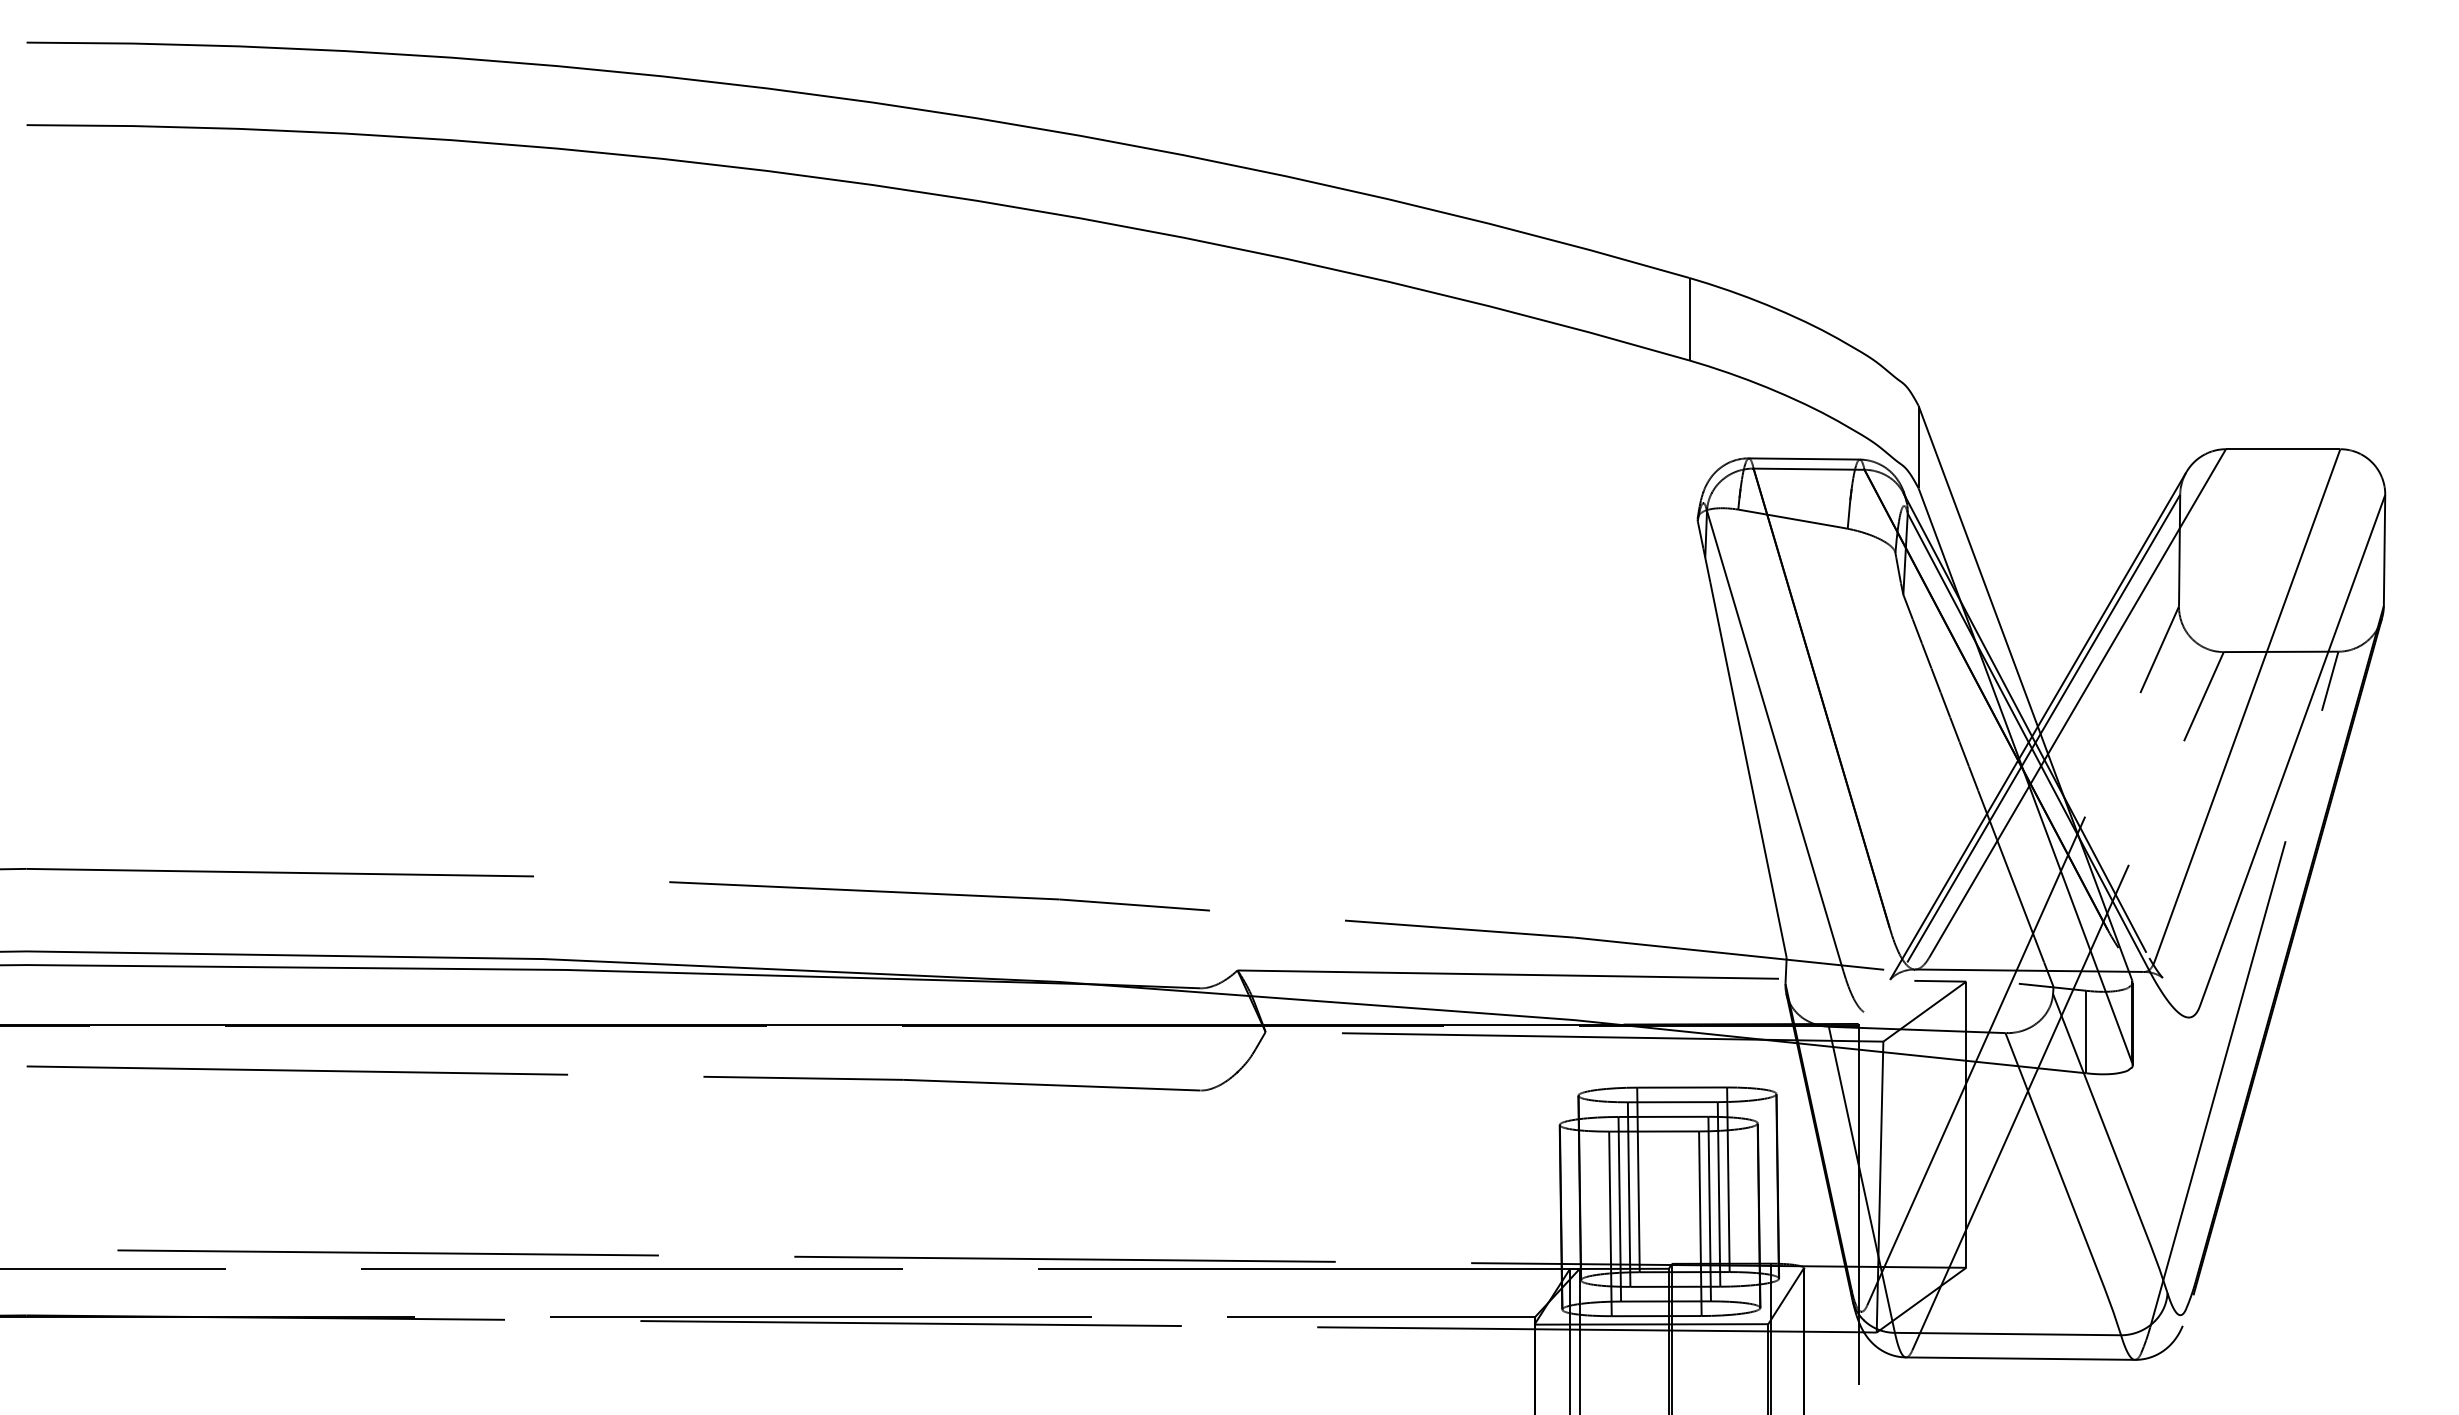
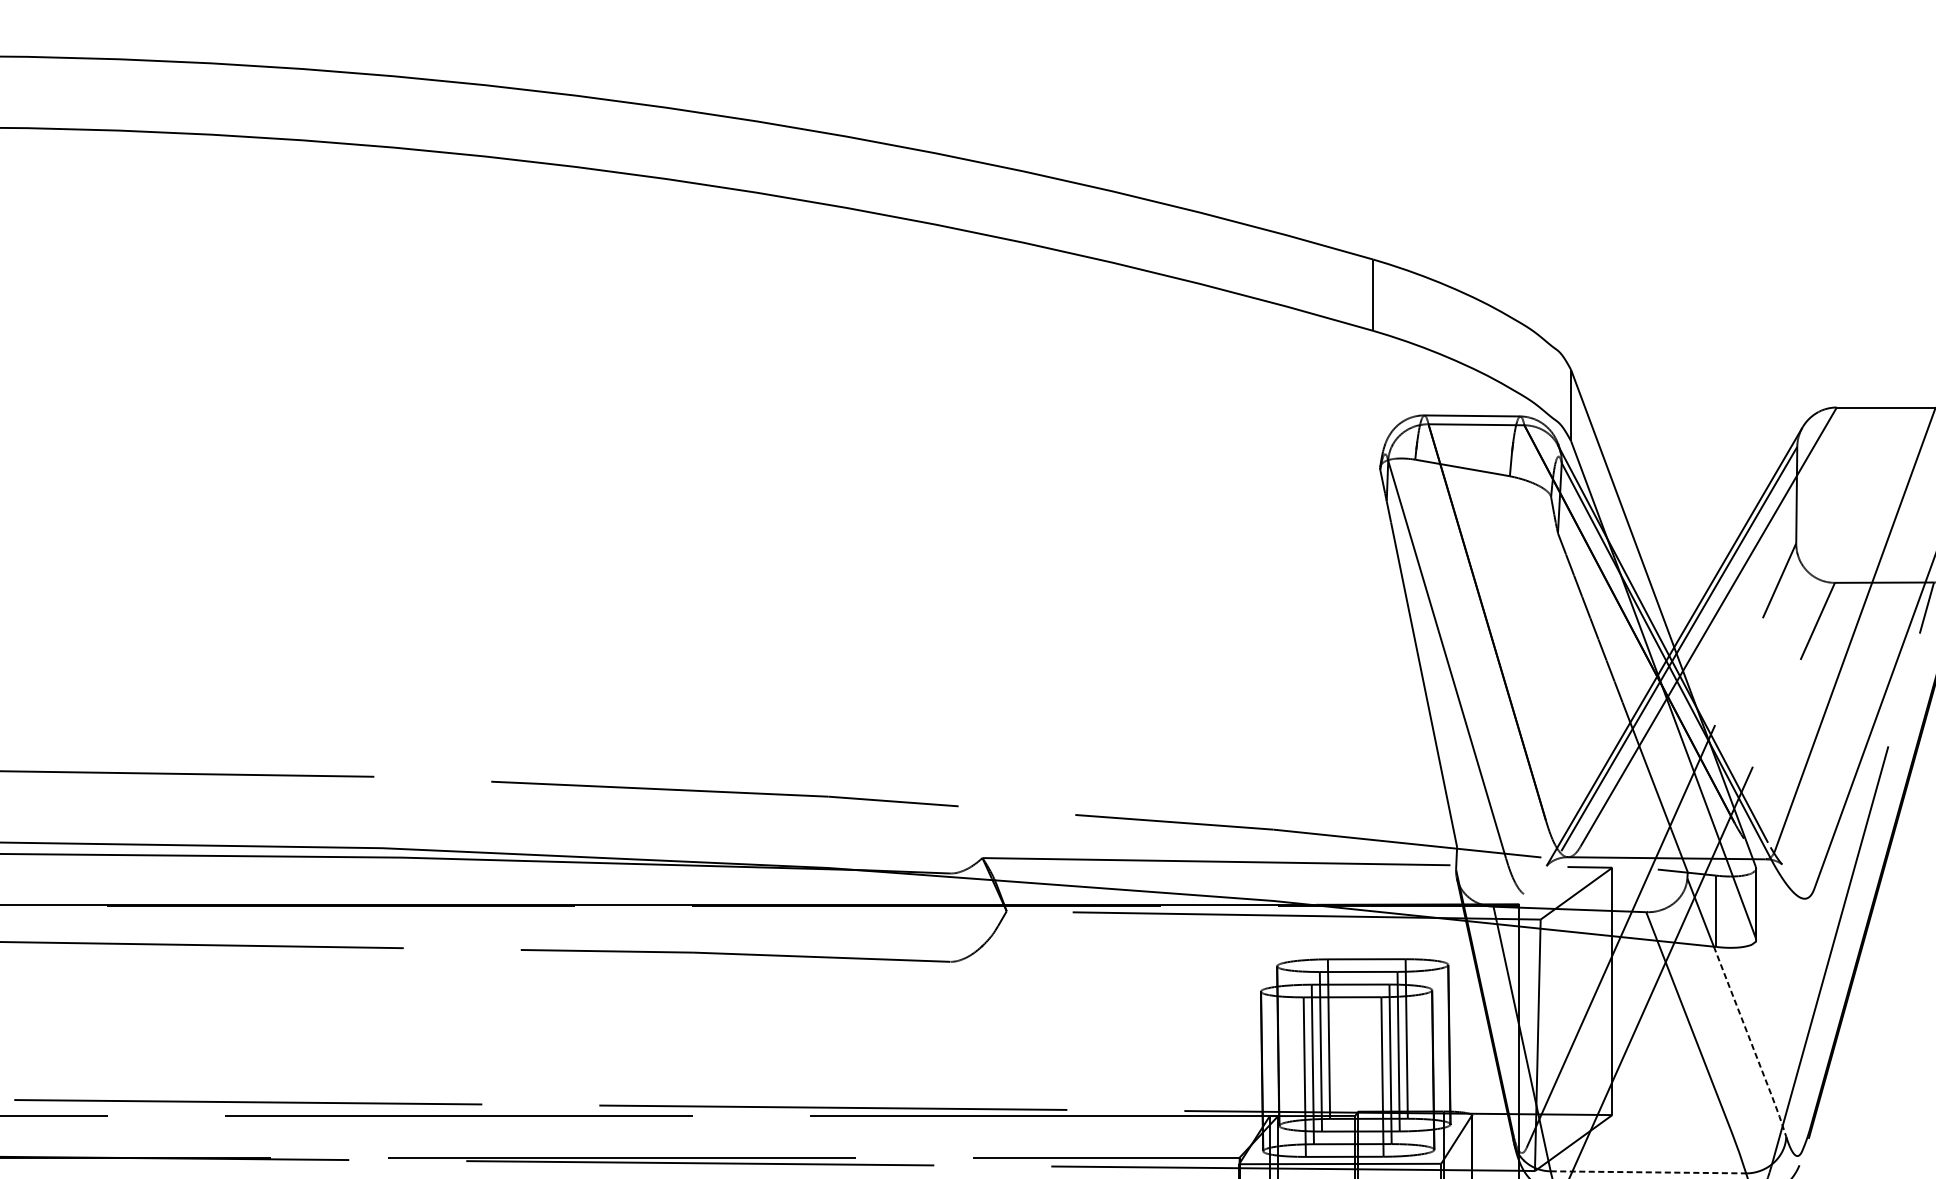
line: (2126, 1183) -> (1750, 1042), solid -> dashed
line: (2008, 1334) -> (1648, 1172), solid -> dashed

